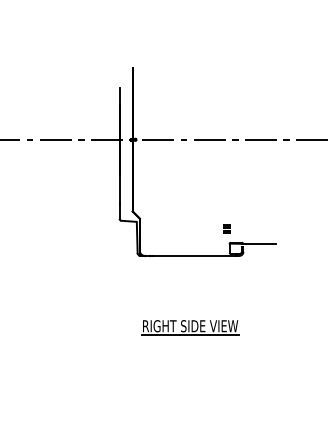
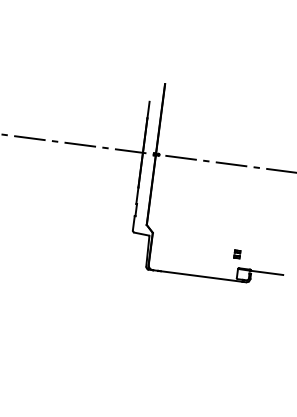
part: (190, 327) -> (188, 346), removed

